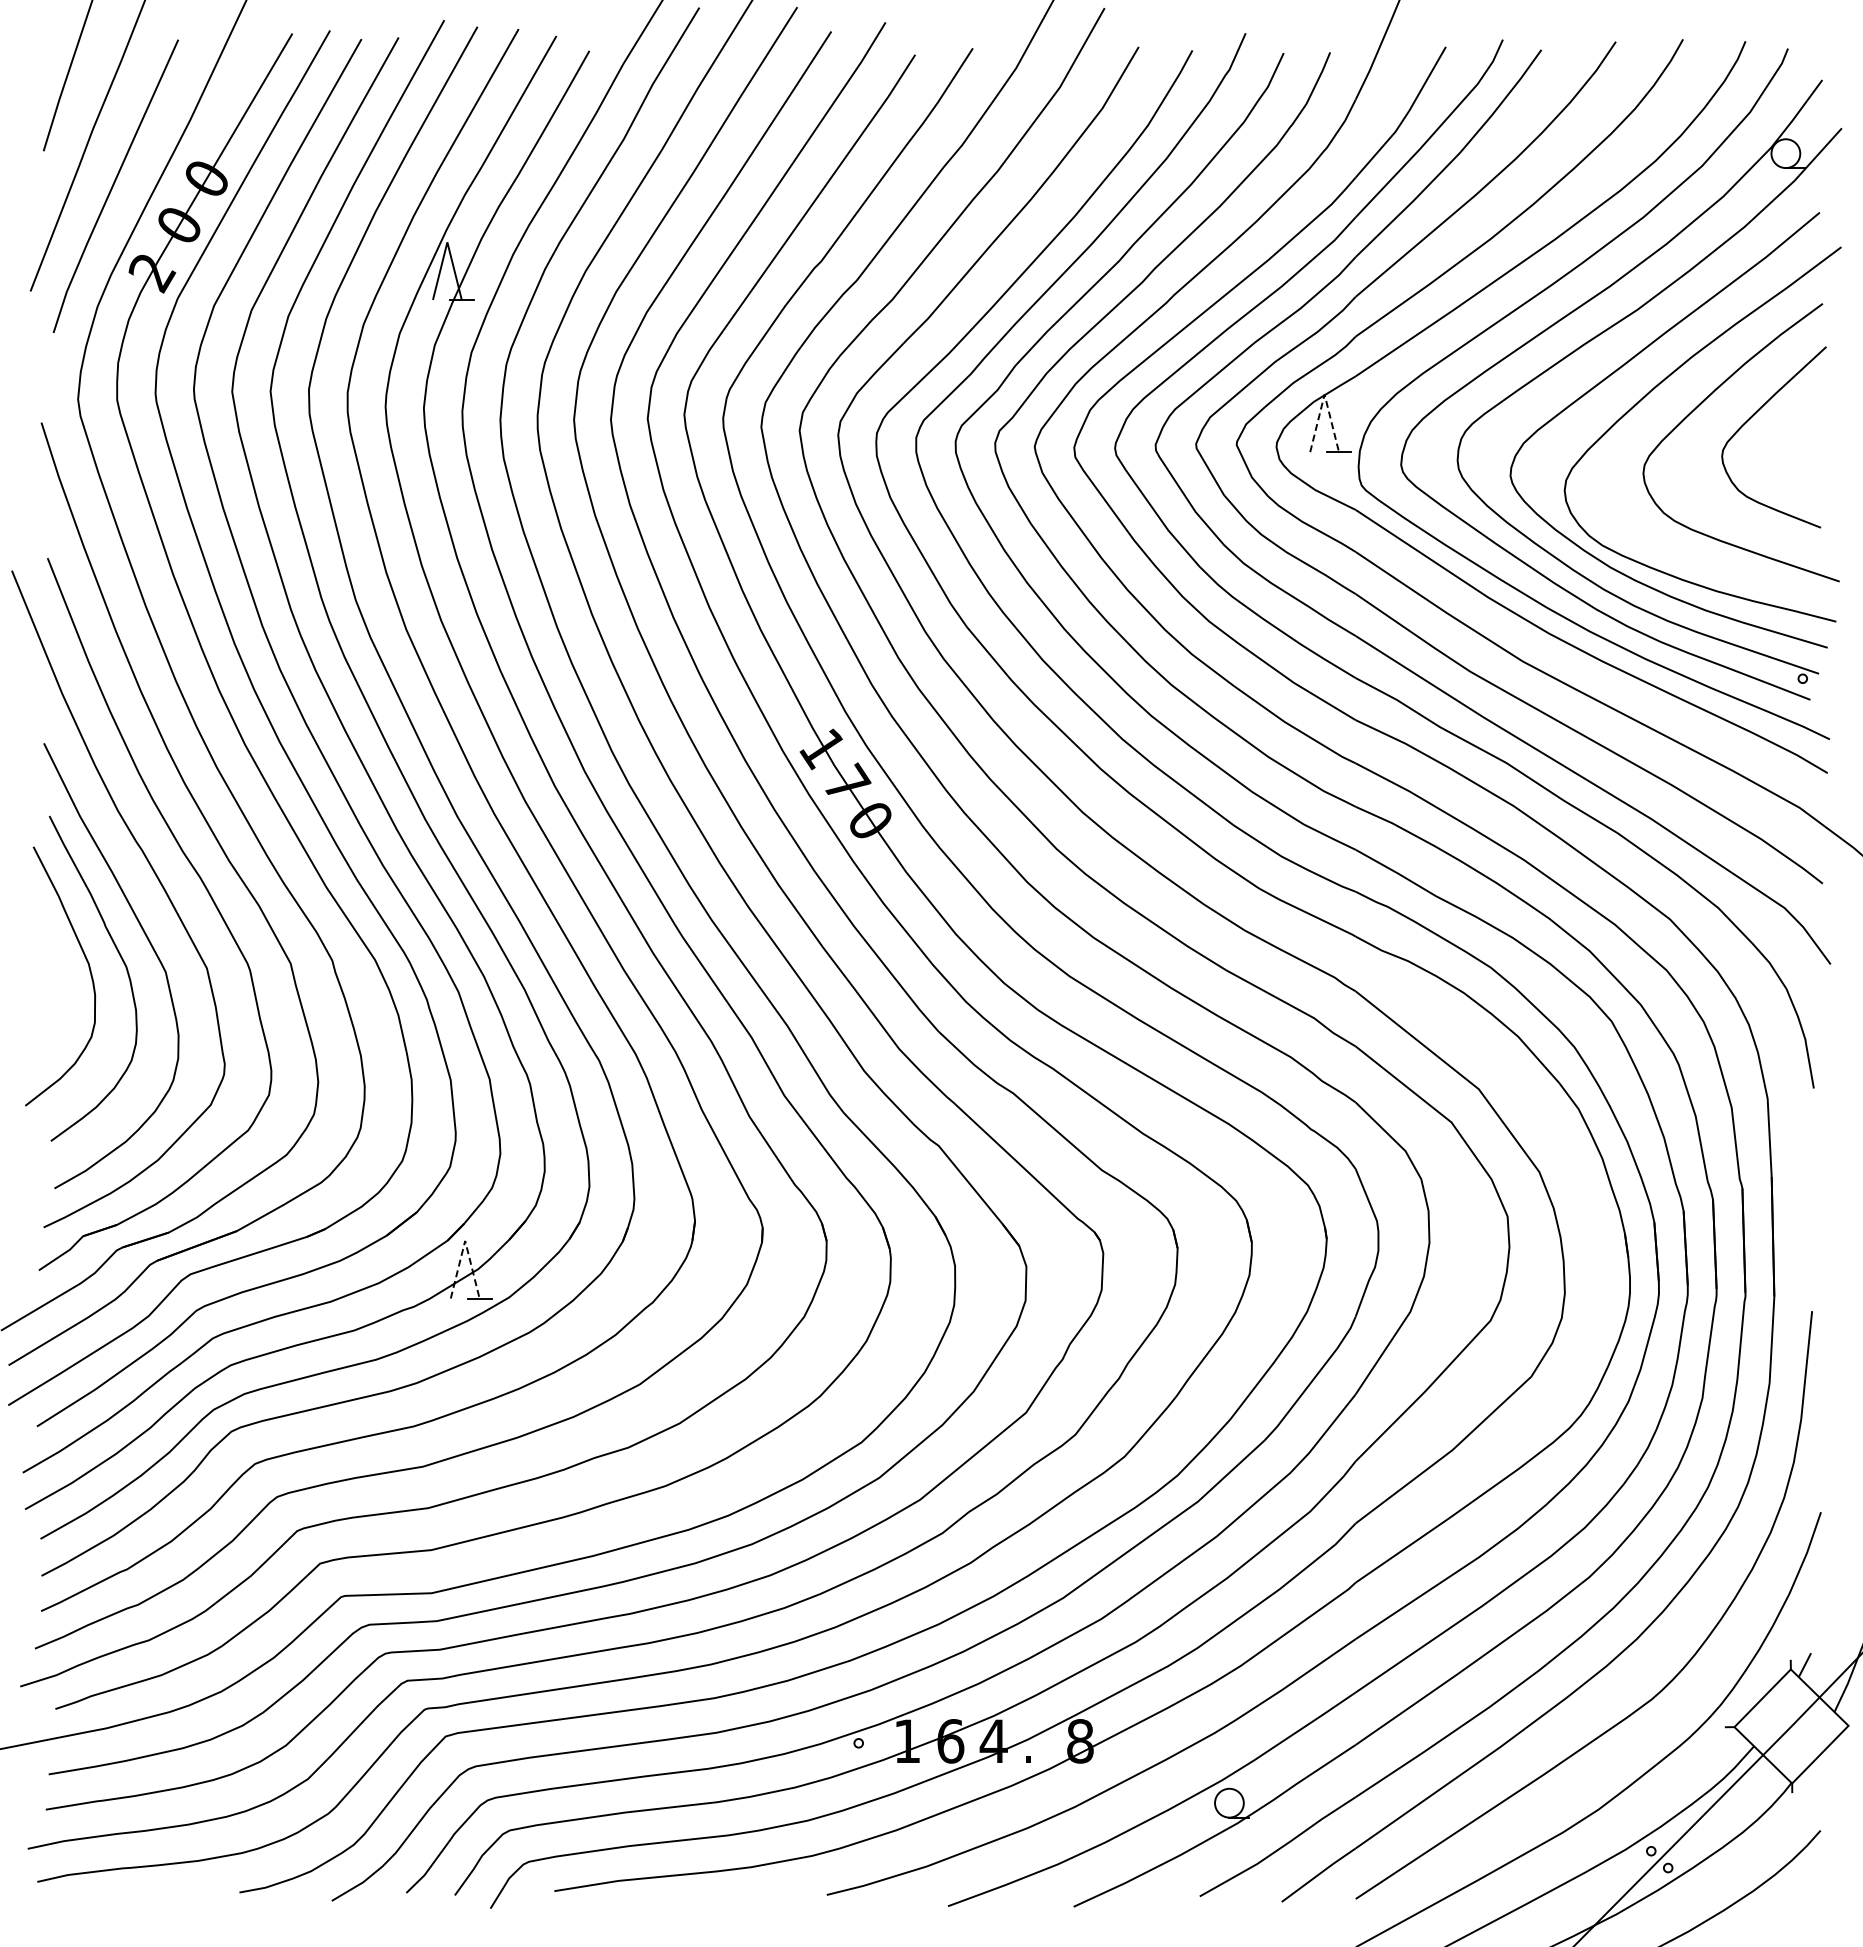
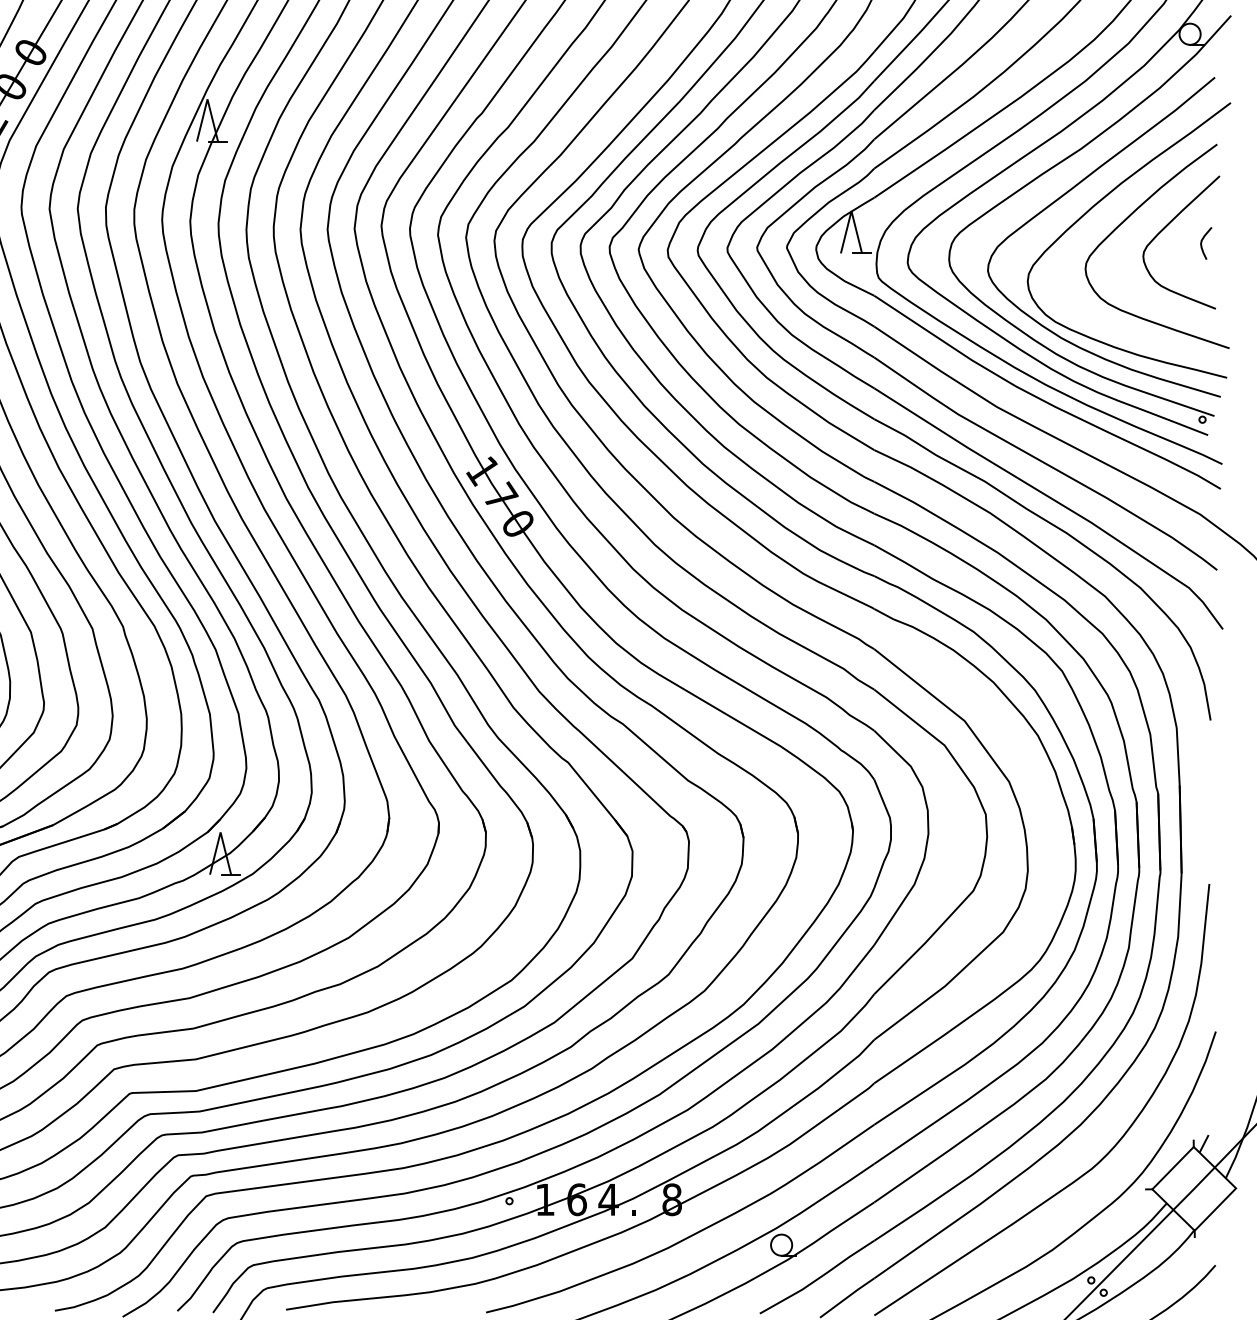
line: (1324, 394) -> (851, 211), dashed -> solid
curve: (1802, 436) -> (1202, 241), added
line: (465, 1240) -> (220, 832), dashed -> solid

